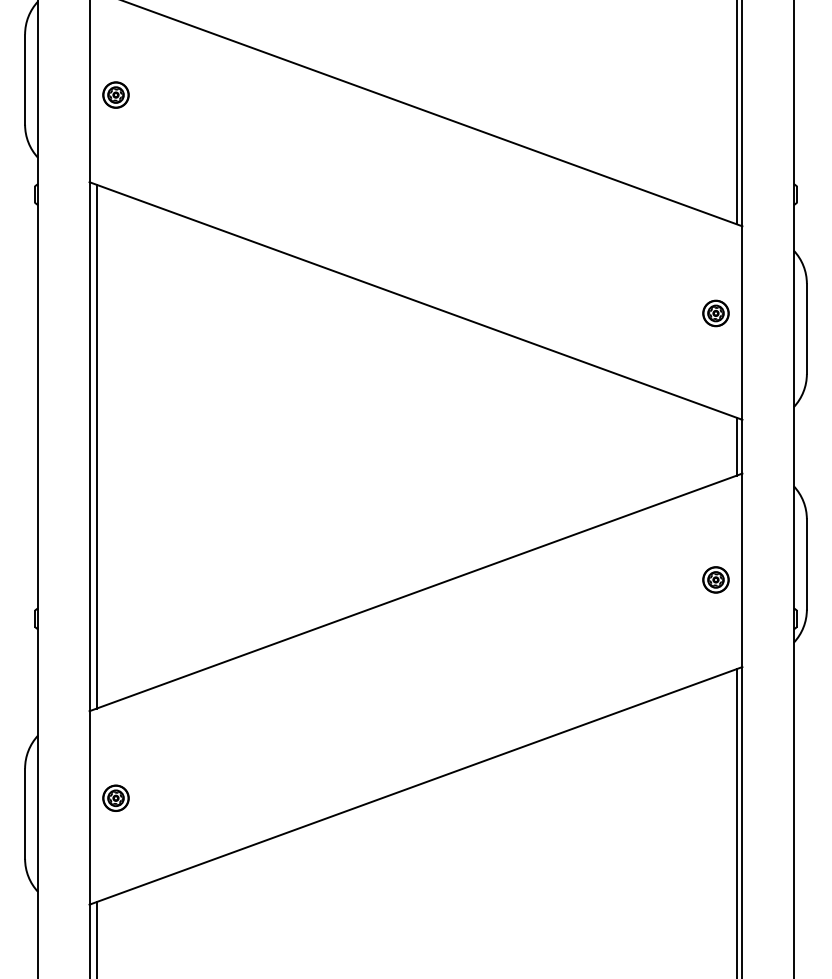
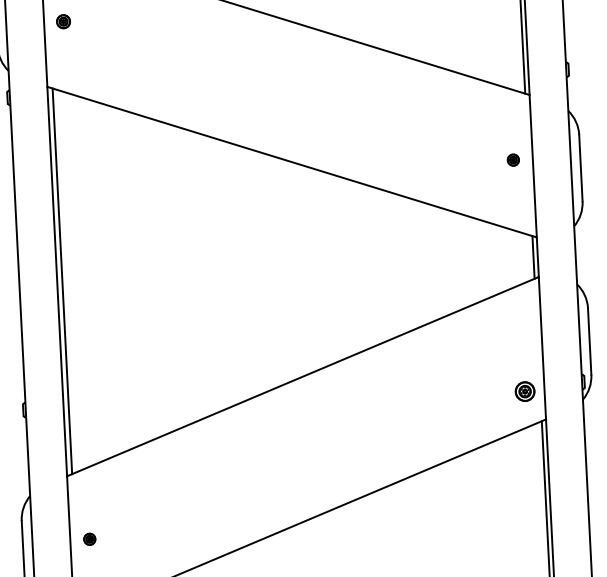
part: (115, 94) -> (63, 21), size x0.7
part: (715, 313) -> (513, 160), size x0.6
part: (715, 579) -> (524, 391), moved
part: (115, 797) -> (89, 538), size x0.6

